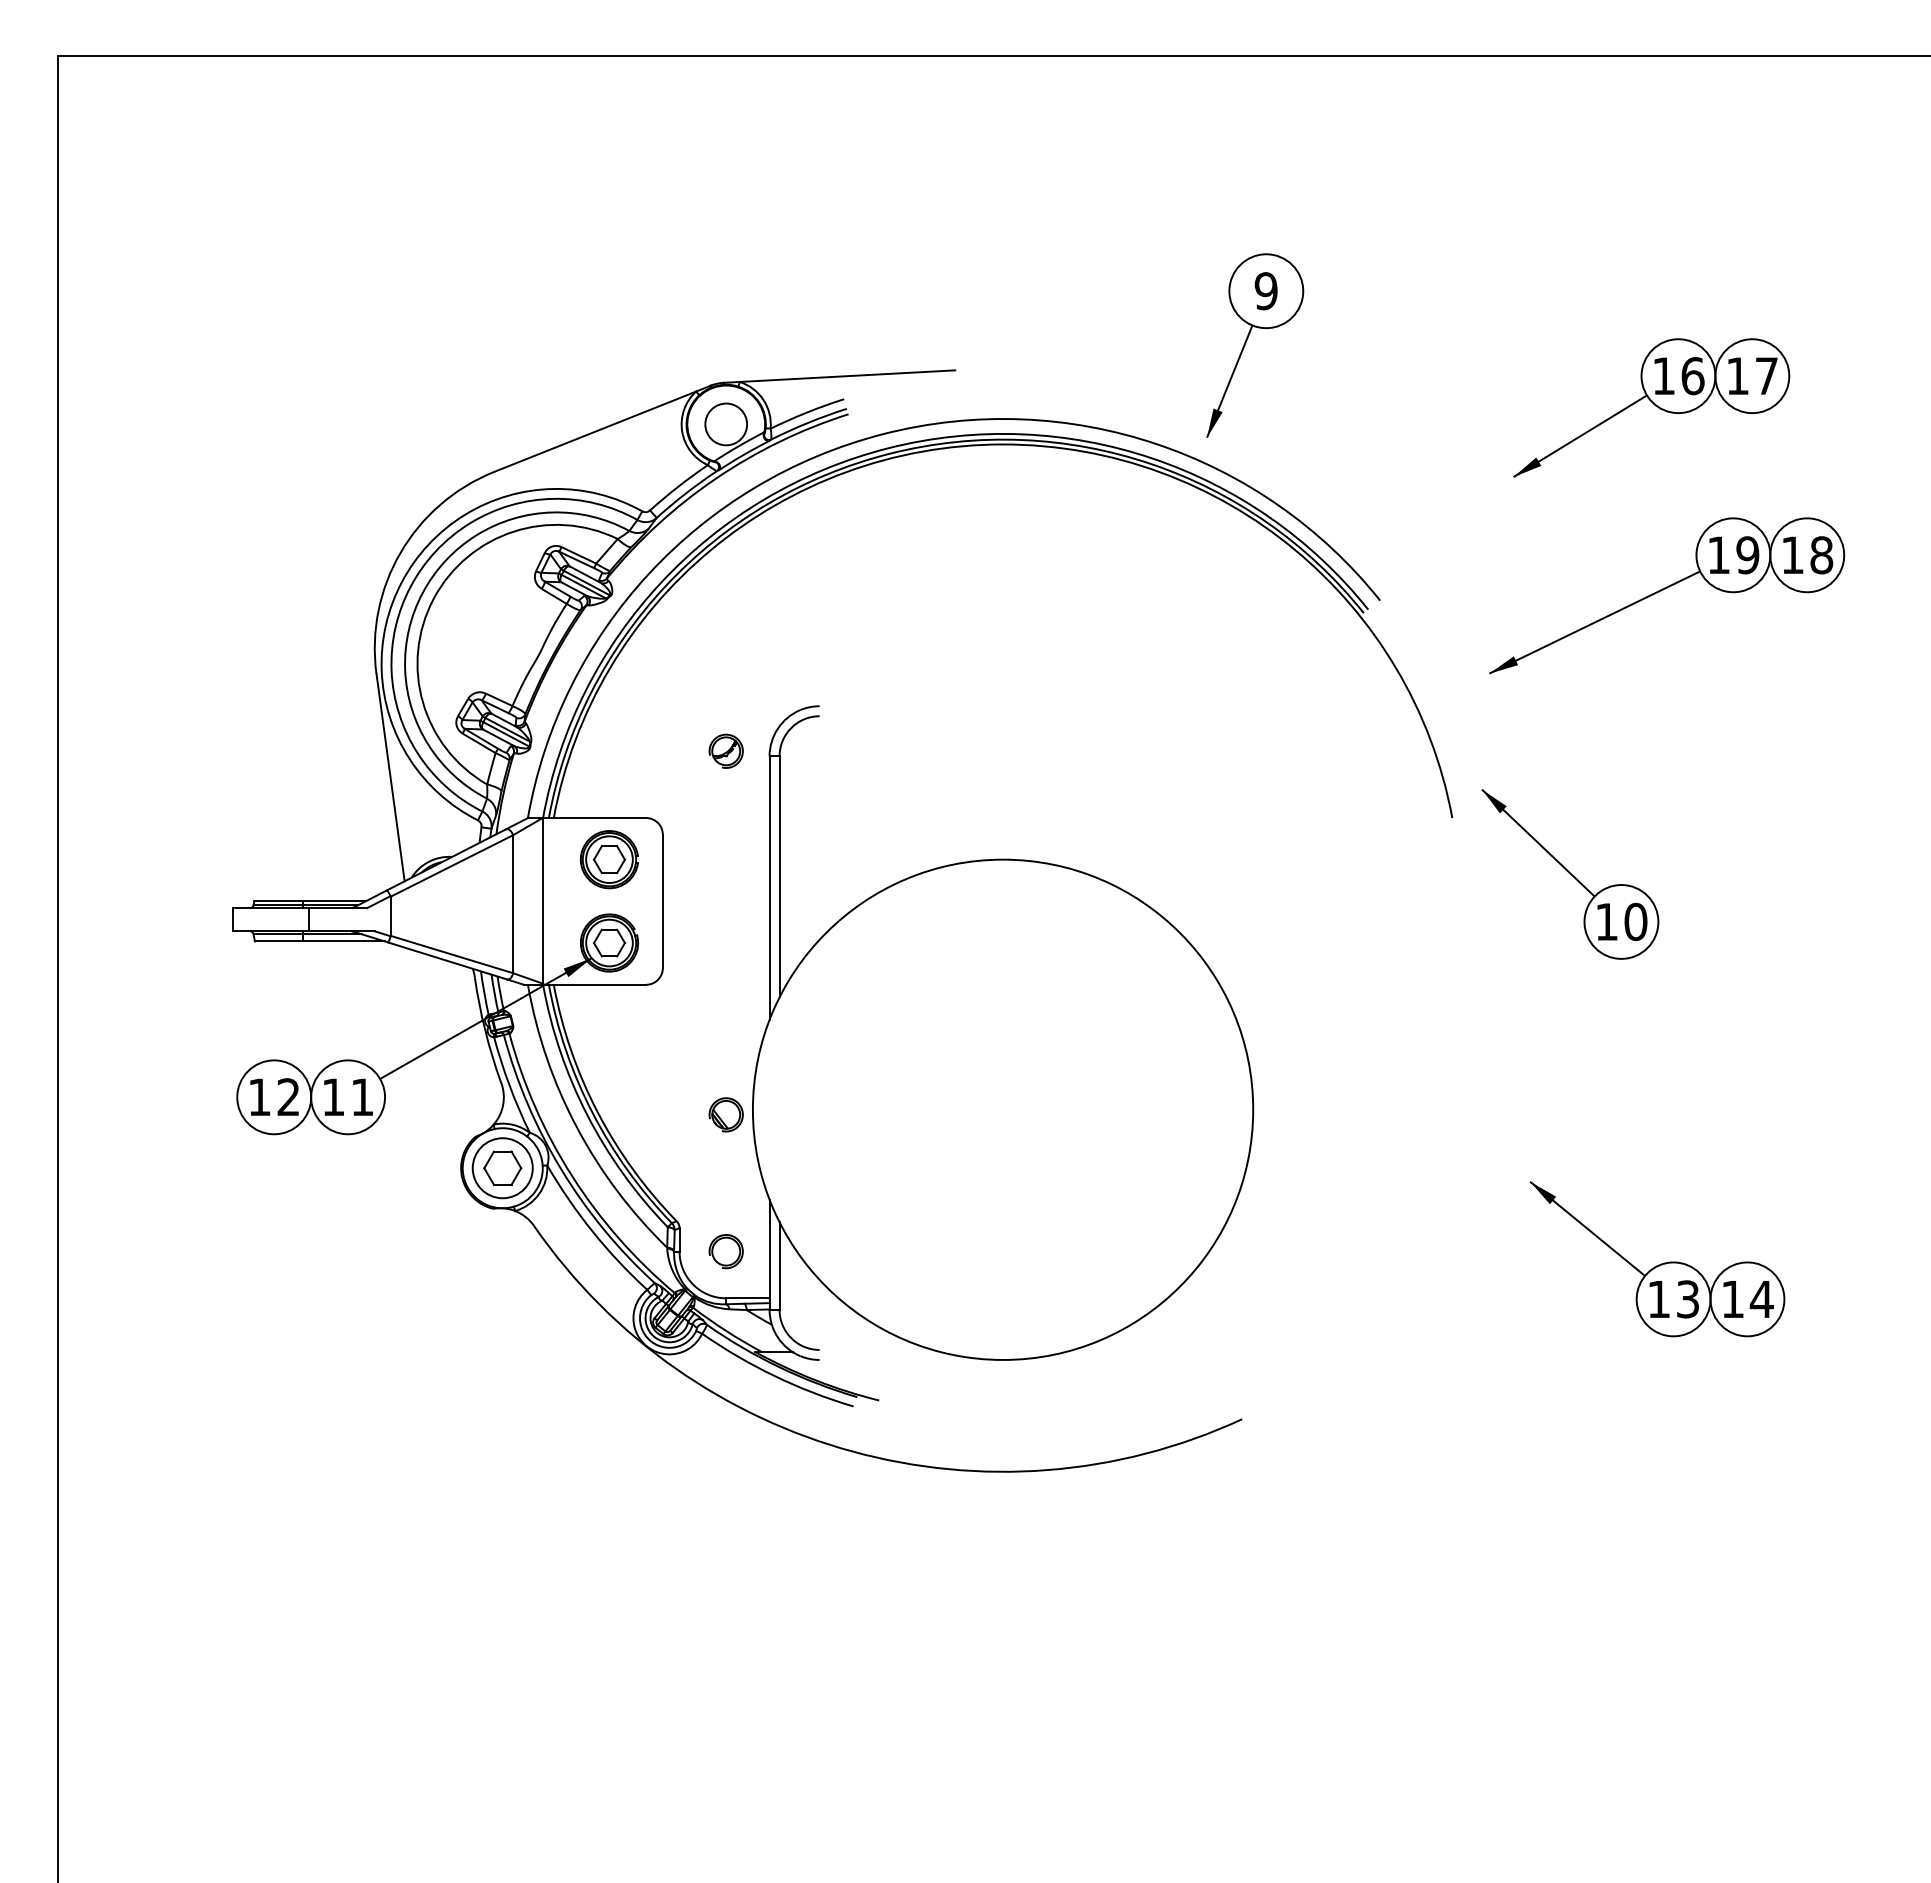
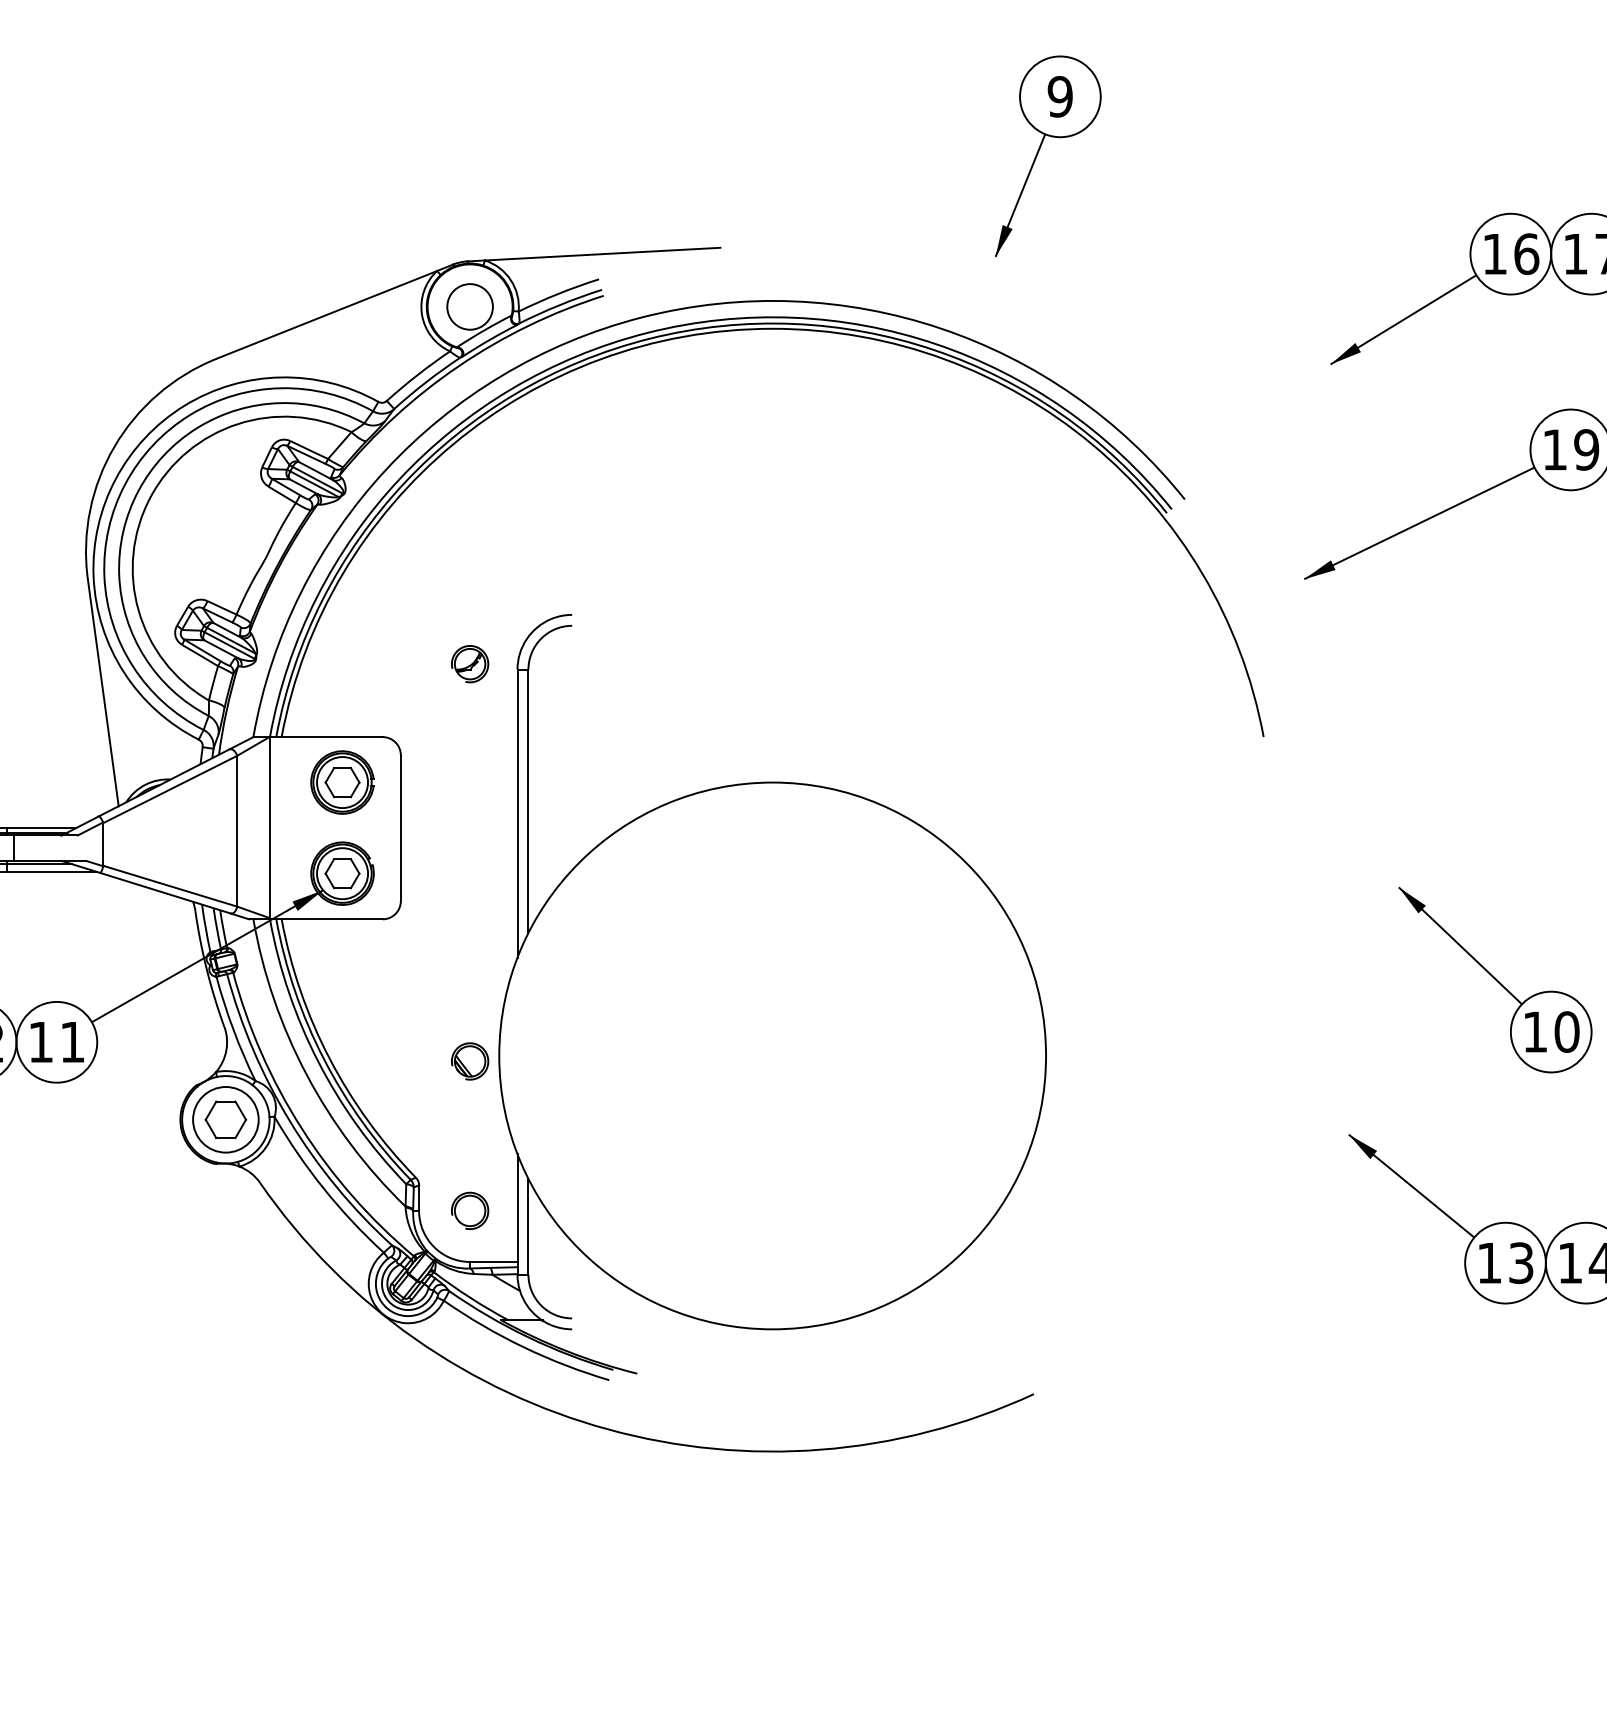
part: (1246, 343) -> (1038, 153), moved
part: (1570, 874) -> (1495, 980), moved

